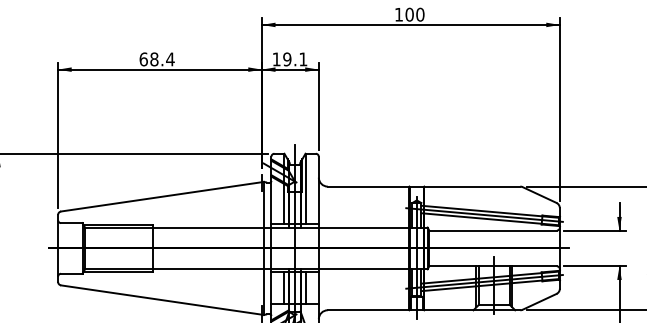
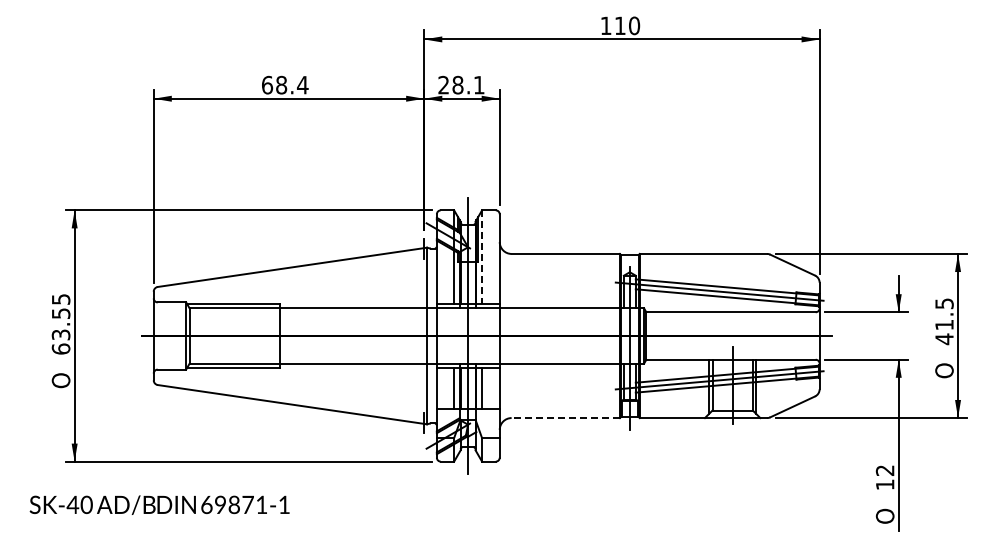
text: (409, 14) -> (619, 25), 100 -> 110
text: (281, 58) -> (450, 84), 19.1 -> 28.1
line: (305, 189) -> (482, 257), solid -> dashed
line: (368, 310) -> (565, 418), solid -> dashed

